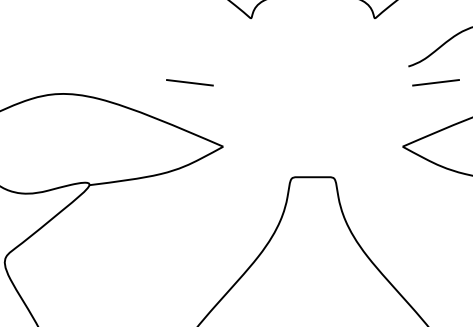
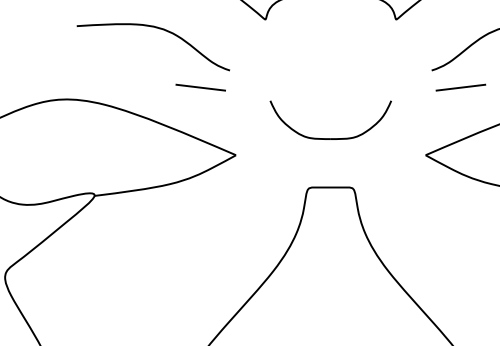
curve: (149, 27) -> (158, 29), added
part: (312, 130) -> (330, 138), added

